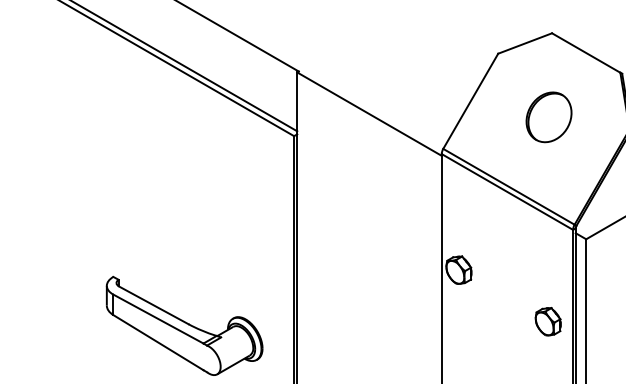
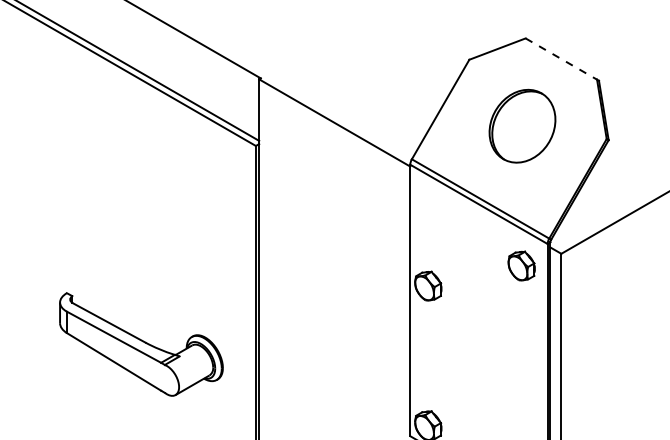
line: (586, 53) -> (561, 59), solid -> dashed
part: (549, 117) -> (522, 126), size x1.4
part: (548, 321) -> (521, 265), moved

